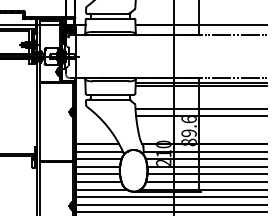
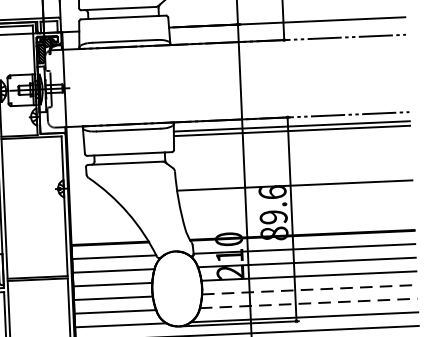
line: (201, 108) -> (294, 171), removed
line: (207, 174) -> (309, 289), solid -> dashed
line: (206, 182) -> (308, 304), solid -> dashed

